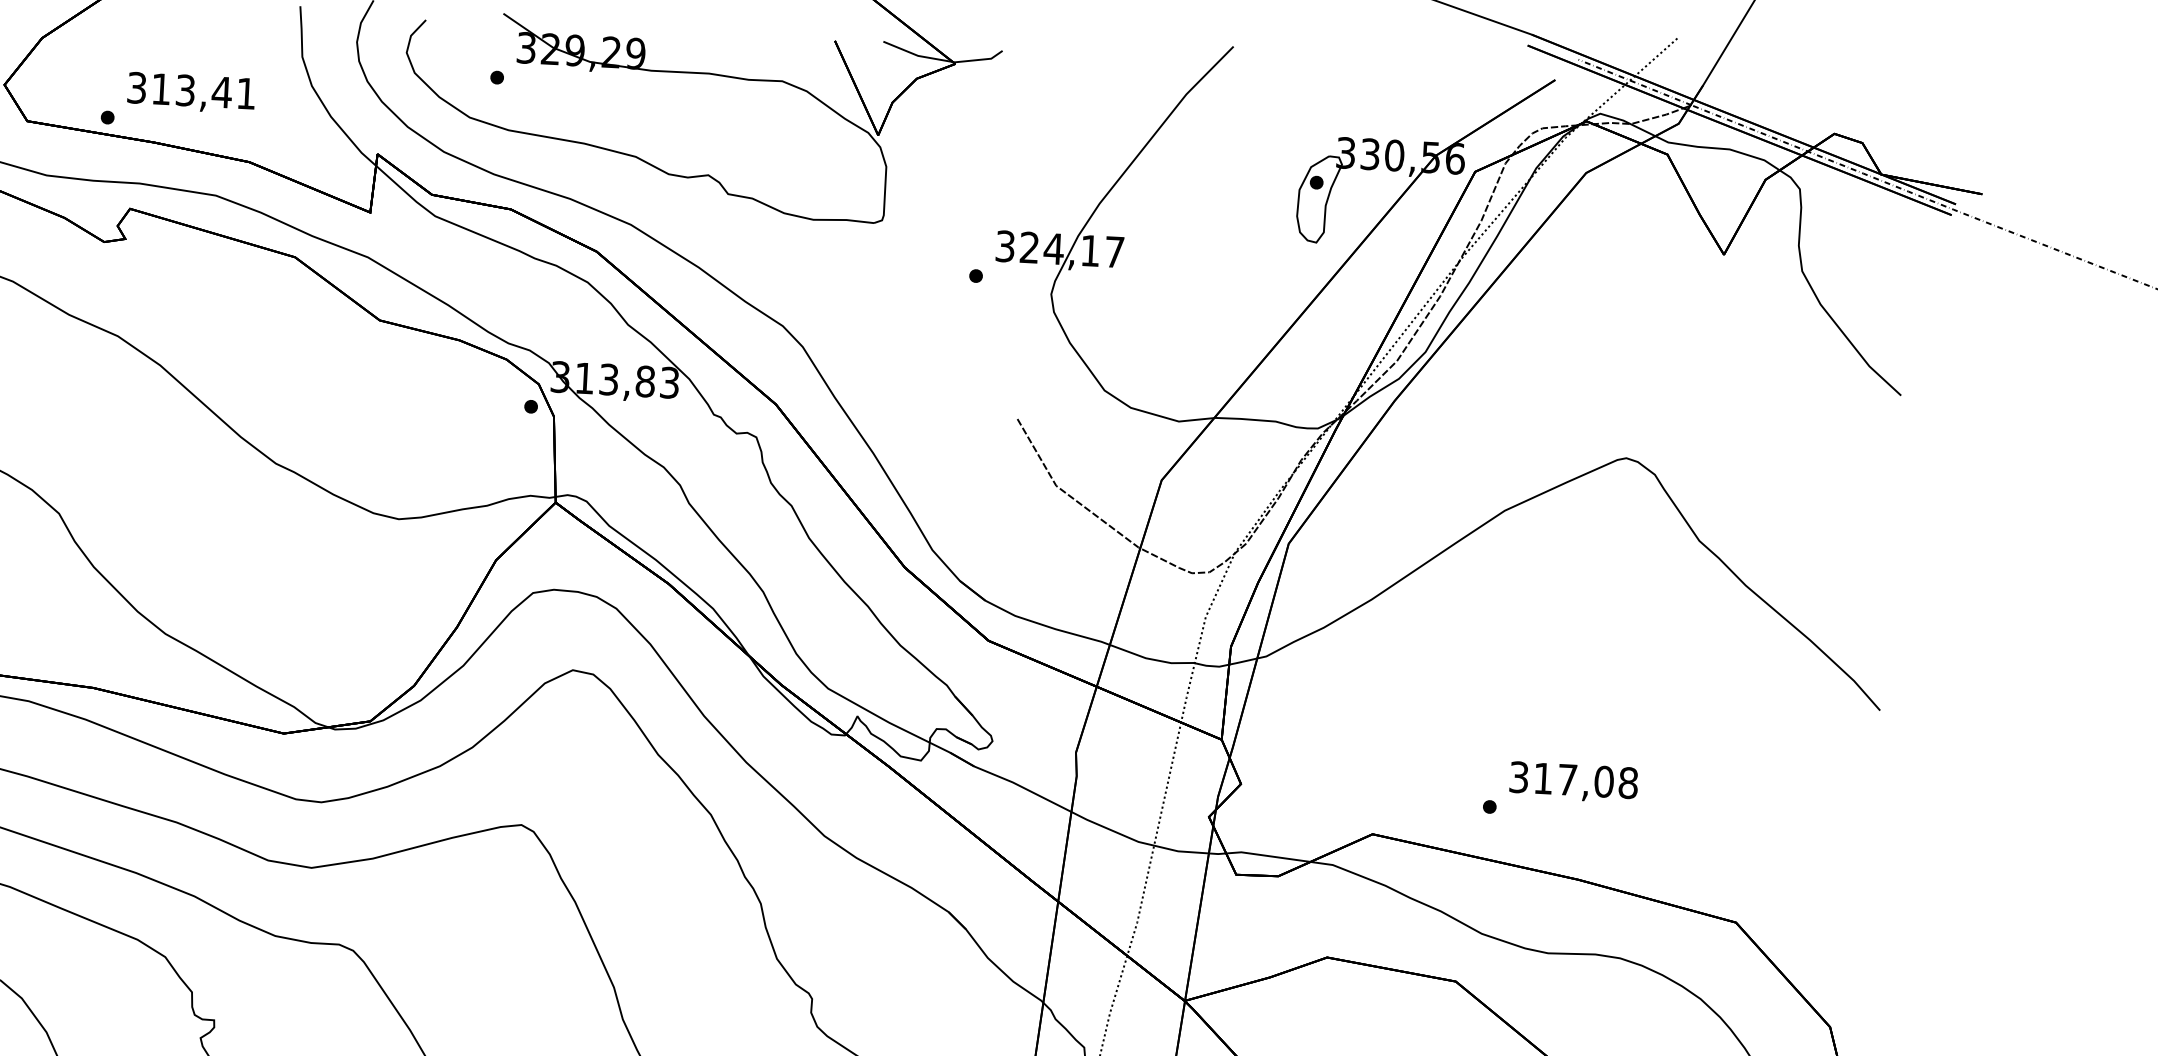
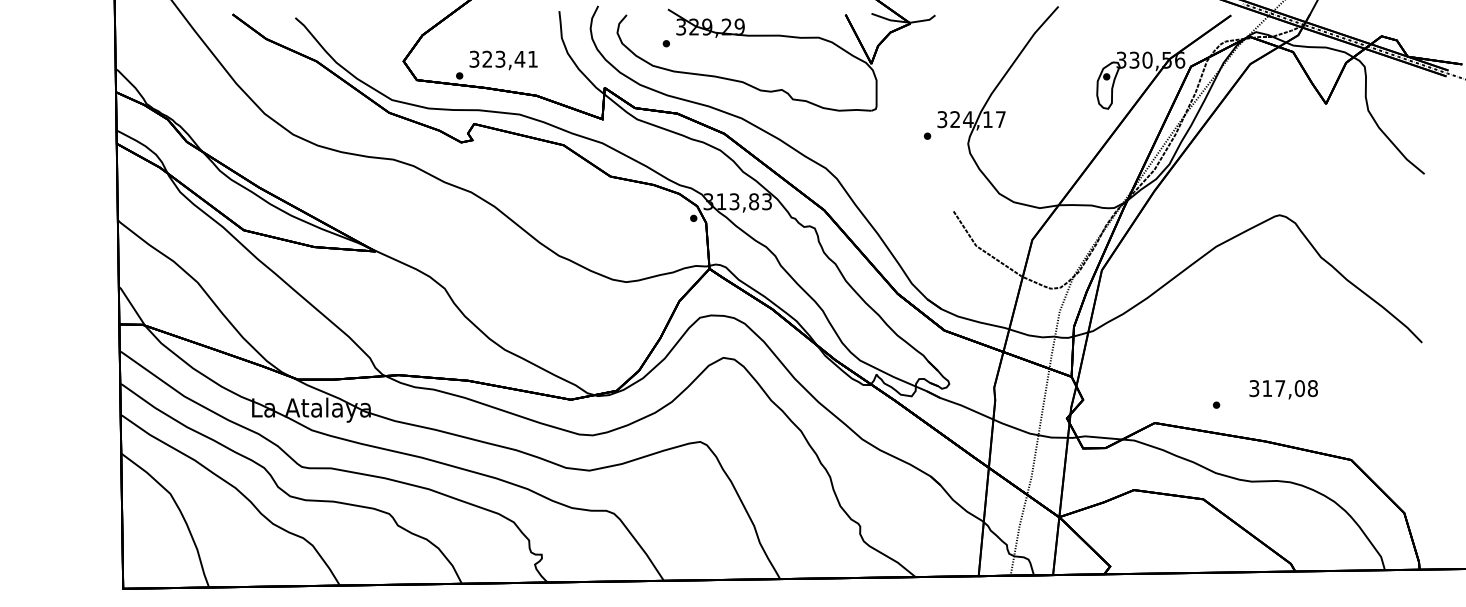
text: (161, 87) -> (487, 58), 313,41 -> 323,41
text: (1573, 781) -> (1283, 389), moved

